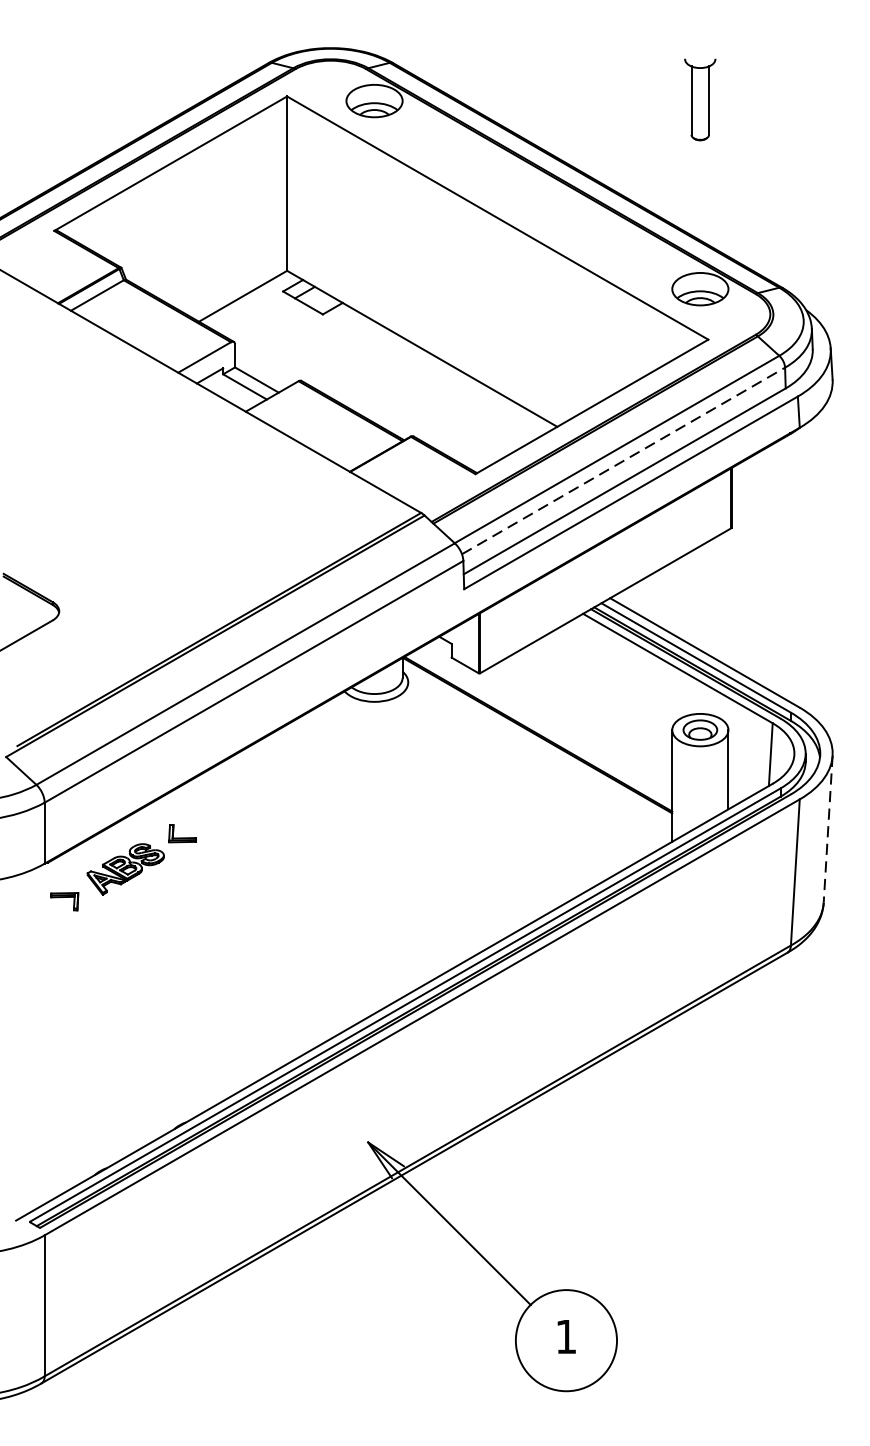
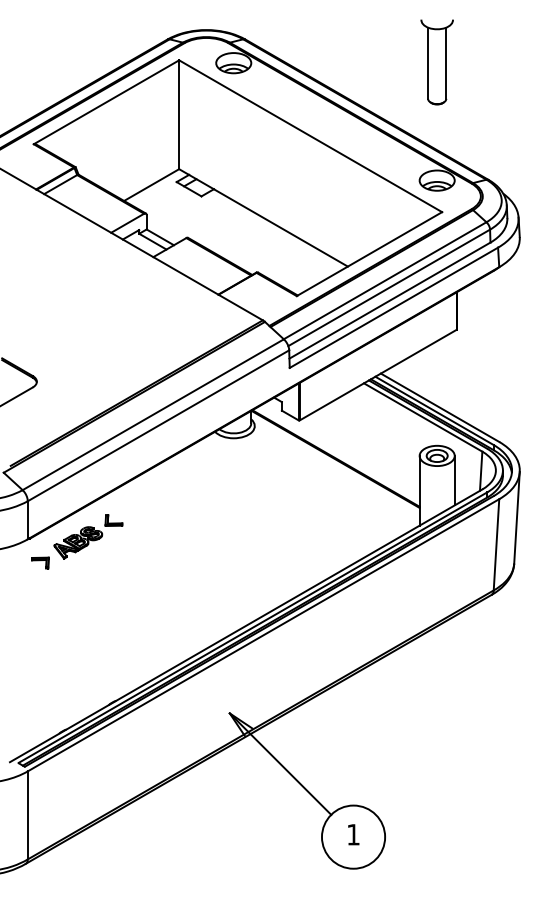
part: (699, 99) -> (436, 62), size x1.67
line: (623, 460) -> (389, 287), dashed -> solid
line: (827, 828) -> (516, 517), dashed -> solid

